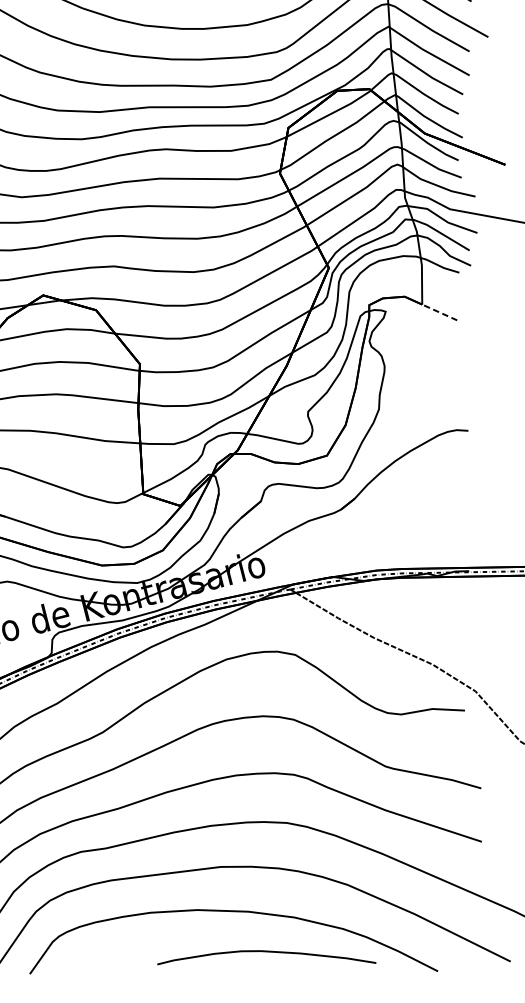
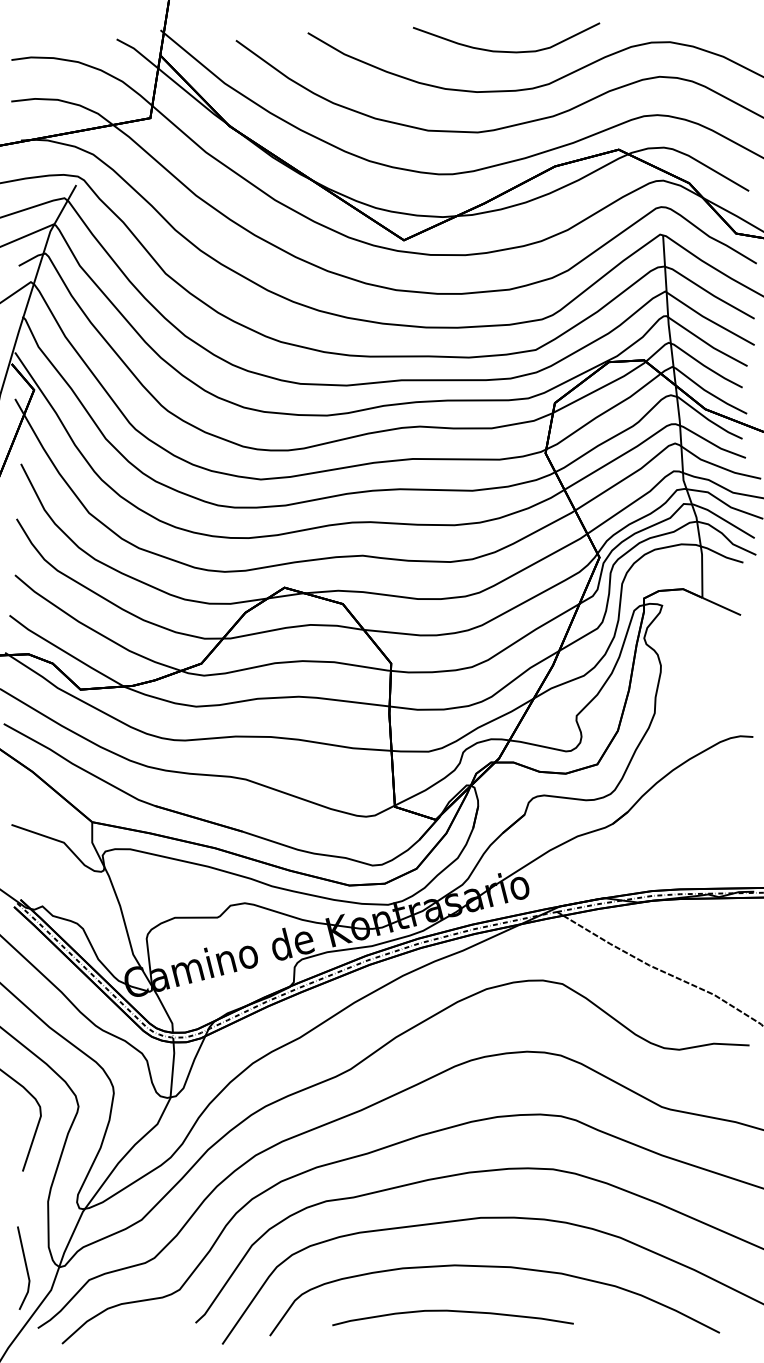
line: (439, 312) -> (721, 606), dashed -> solid
curve: (269, 952) -> (455, 1312), moved

